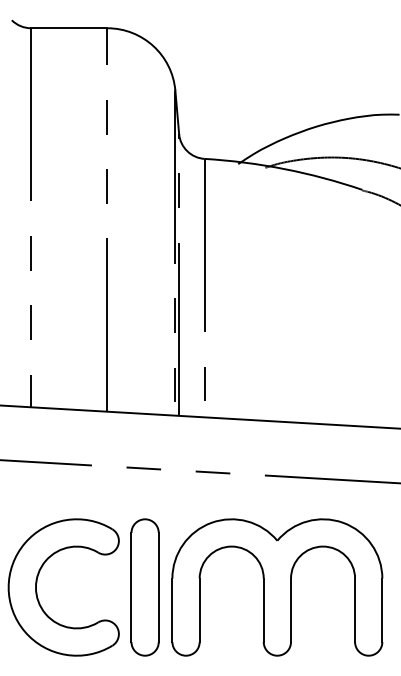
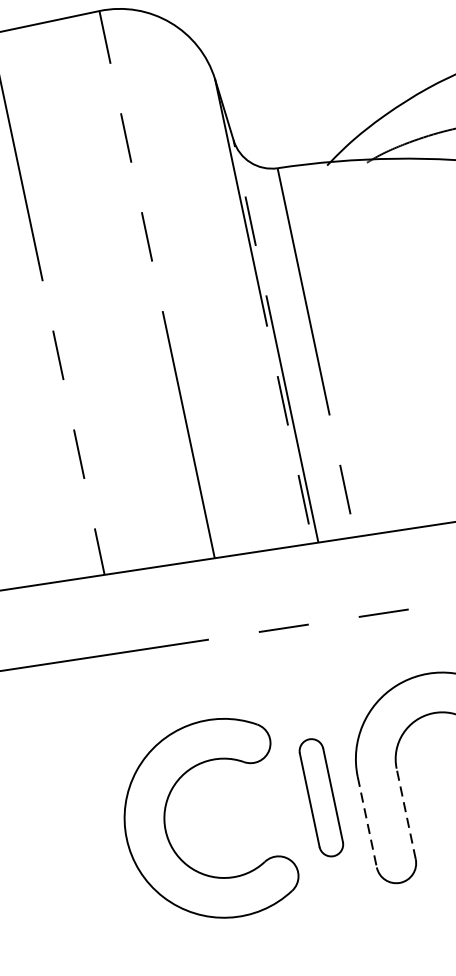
part: (144, 587) -> (320, 797), size x0.6
line: (172, 610) -> (367, 822), solid -> dashed
line: (199, 610) -> (405, 814), solid -> dashed

